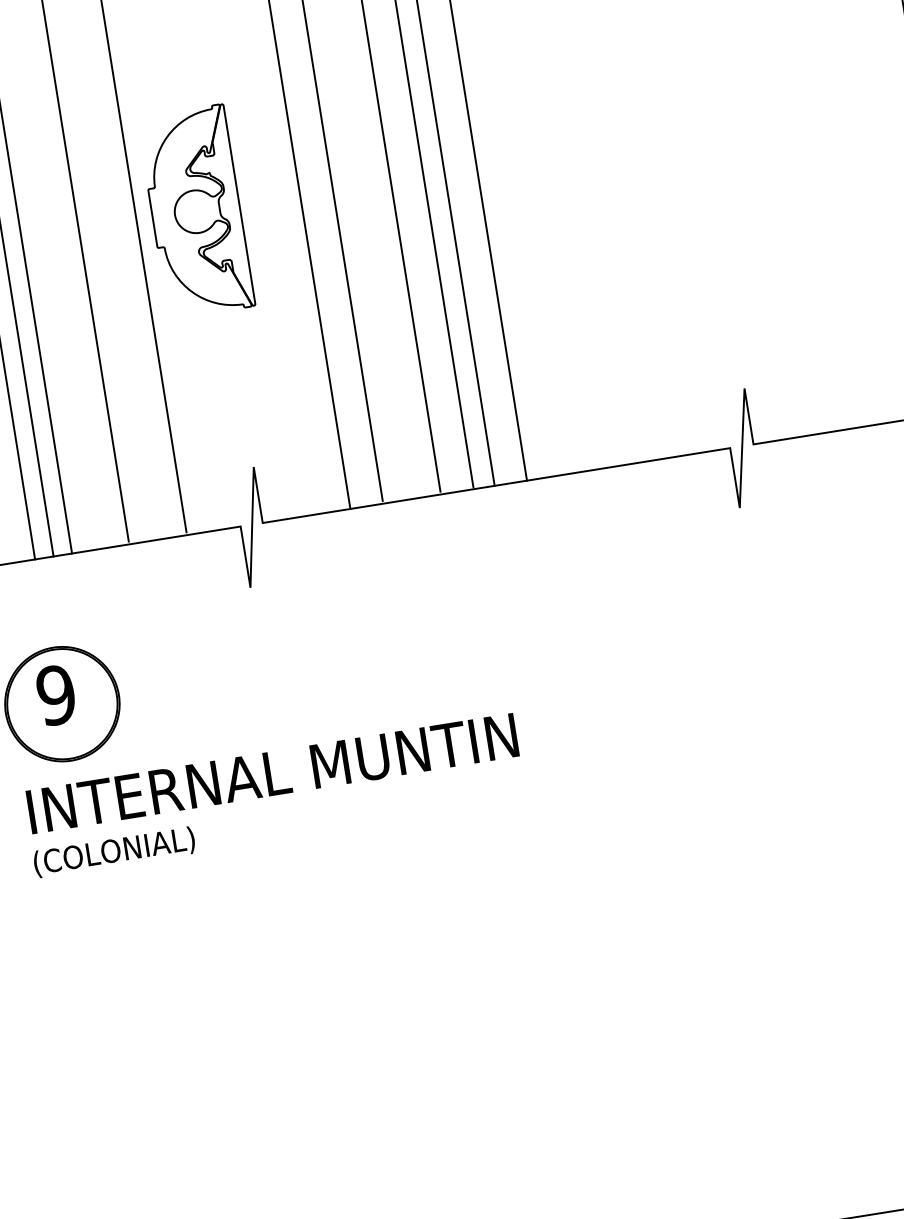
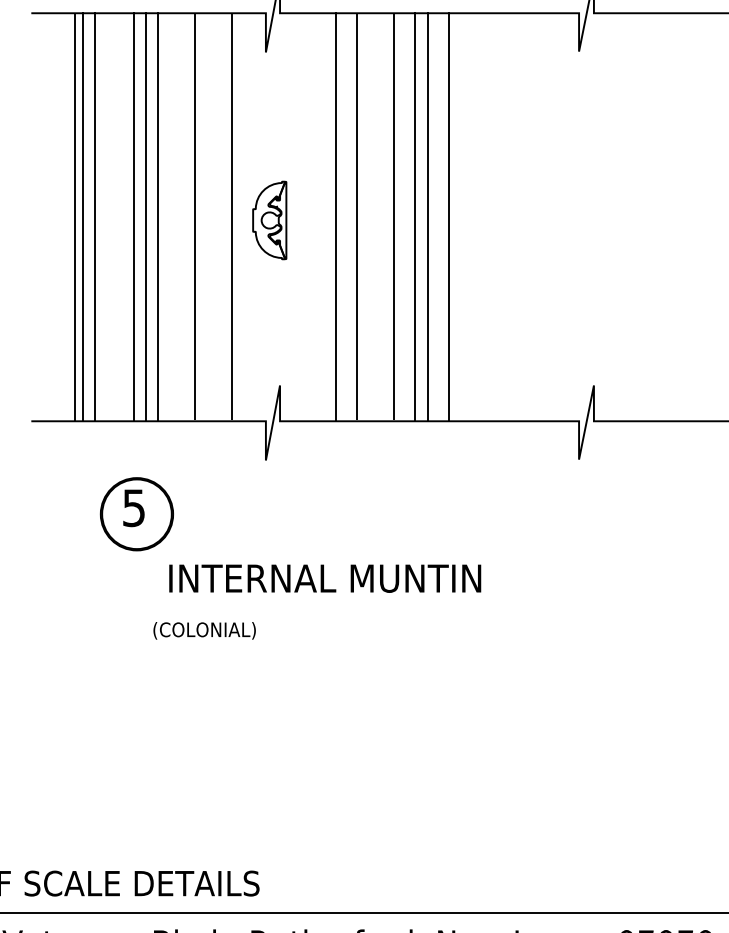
part: (196, 211) -> (269, 220), size x0.6
text: (55, 694) -> (133, 507), 9 -> 5
text: (273, 773) -> (325, 578), moved
text: (114, 851) -> (204, 630), moved

